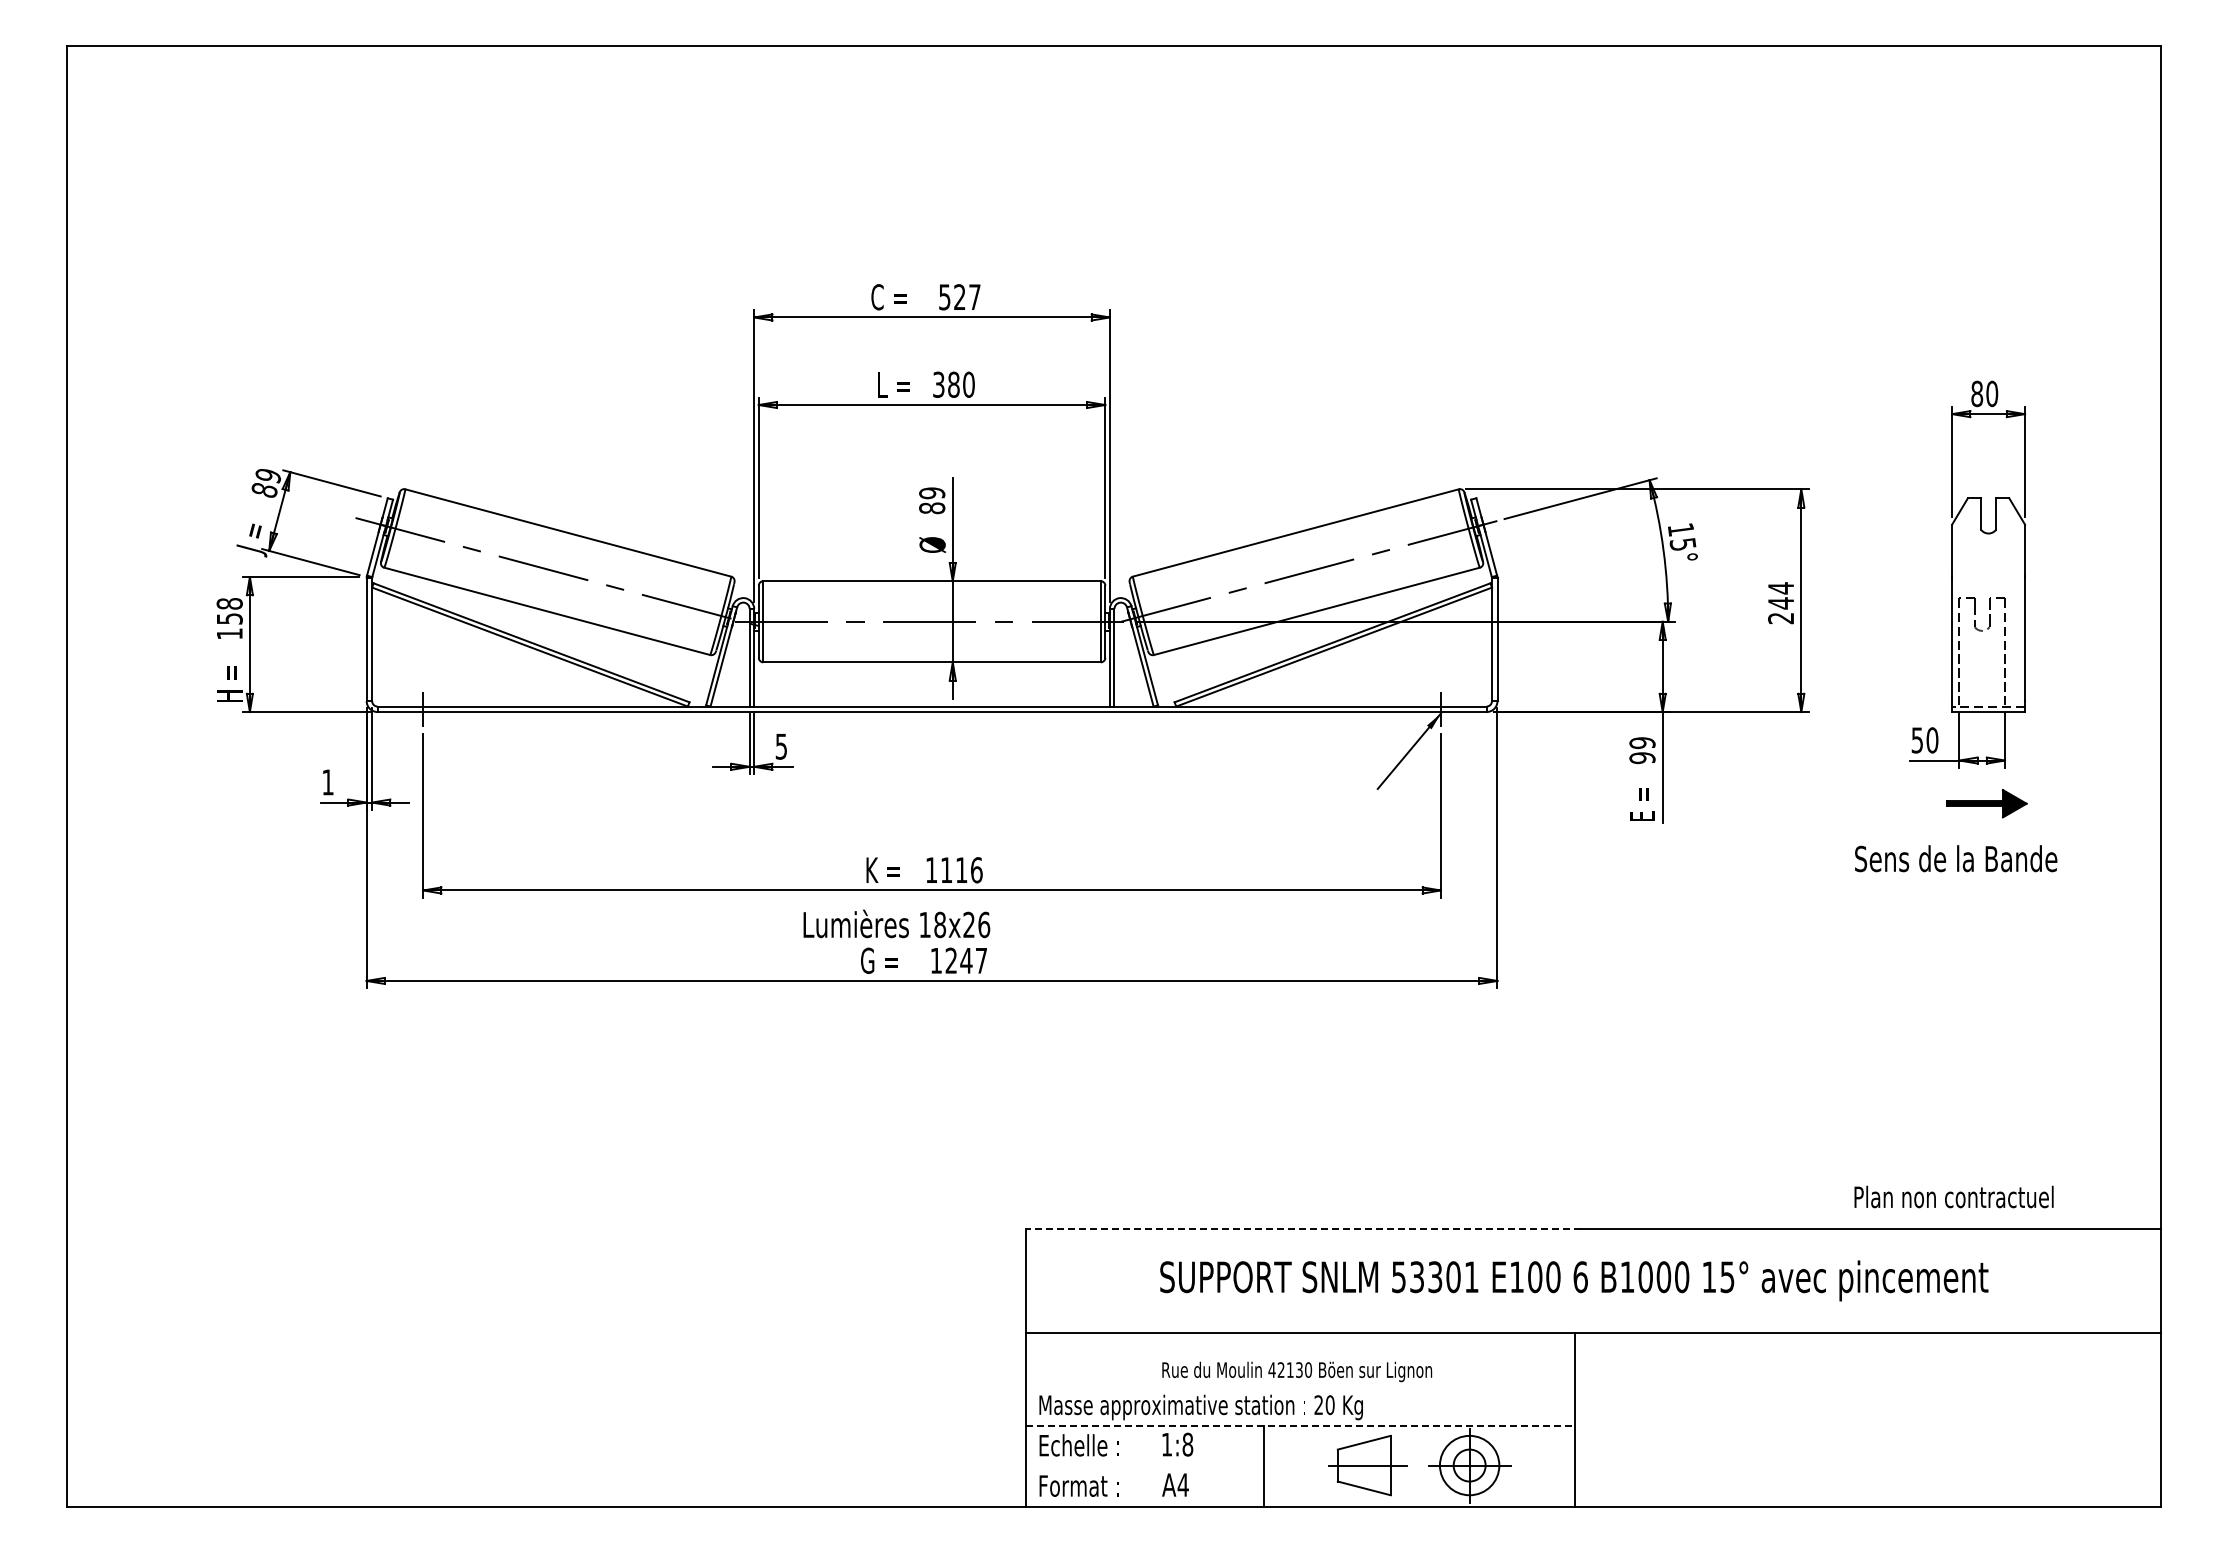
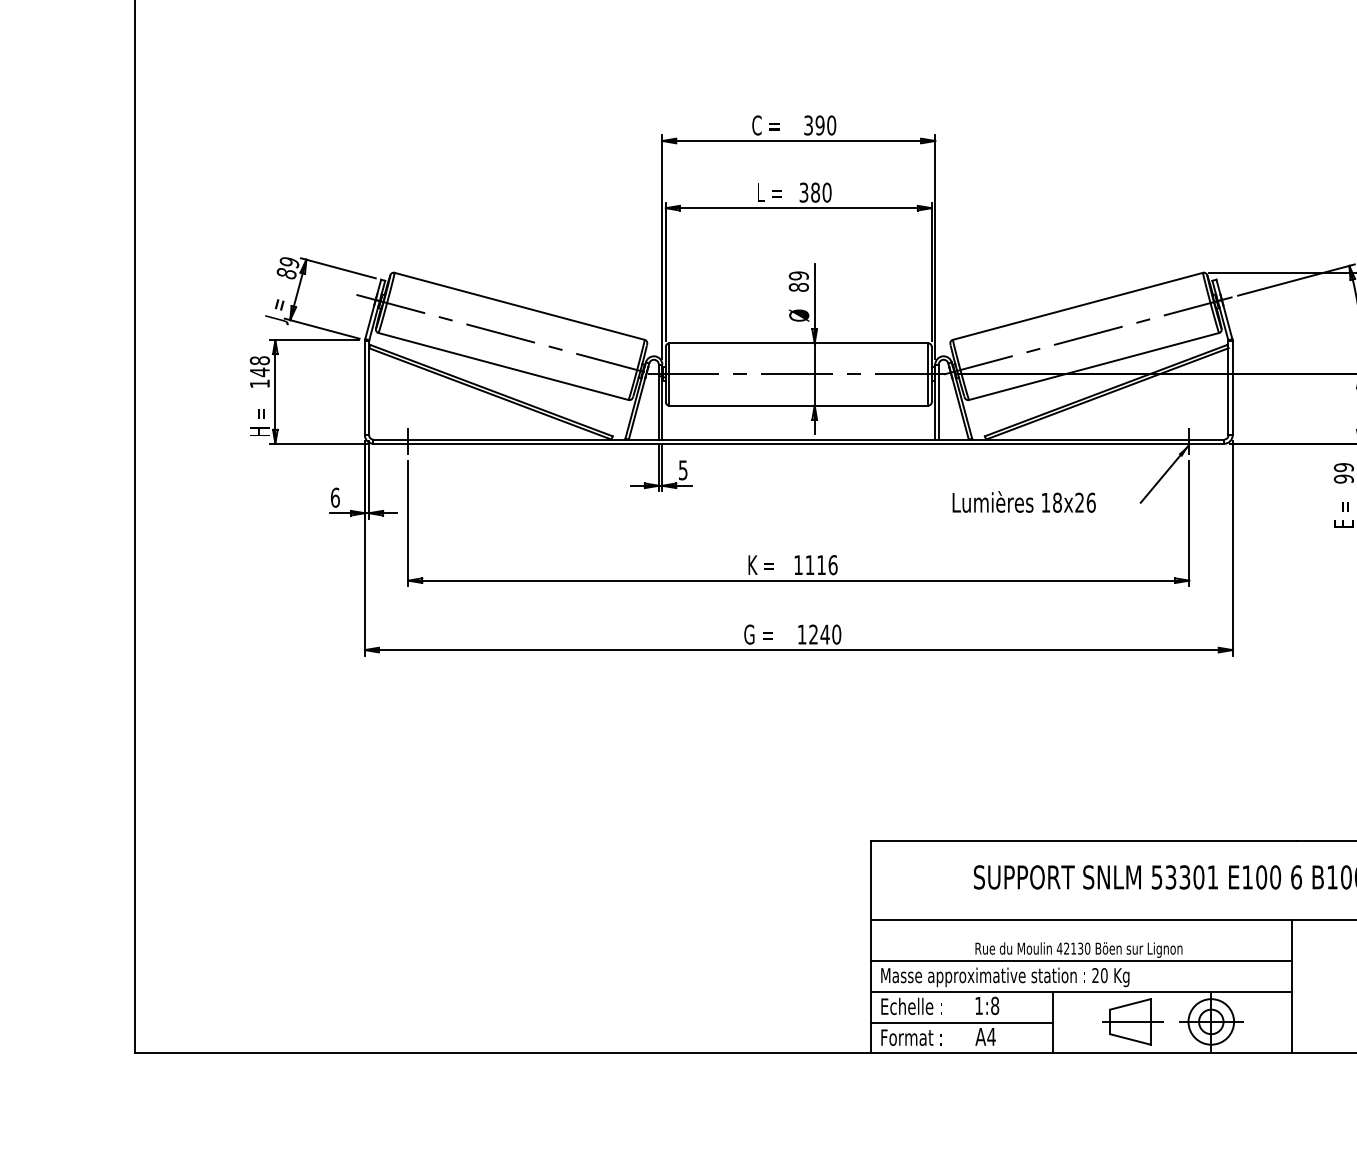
text: (959, 297) -> (819, 125), 527 -> 390
text: (229, 618) -> (259, 371), 158 -> 148
text: (328, 782) -> (335, 497), 1 -> 6
text: (896, 923) -> (1023, 501), moved
text: (981, 960) -> (836, 634), 1247 -> 1240
line: (1303, 1229) -> (1083, 840), dashed -> solid
line: (1300, 1386) -> (1081, 961), added
line: (1300, 1426) -> (1081, 991), dashed -> solid
line: (1144, 1466) -> (961, 1022), added

